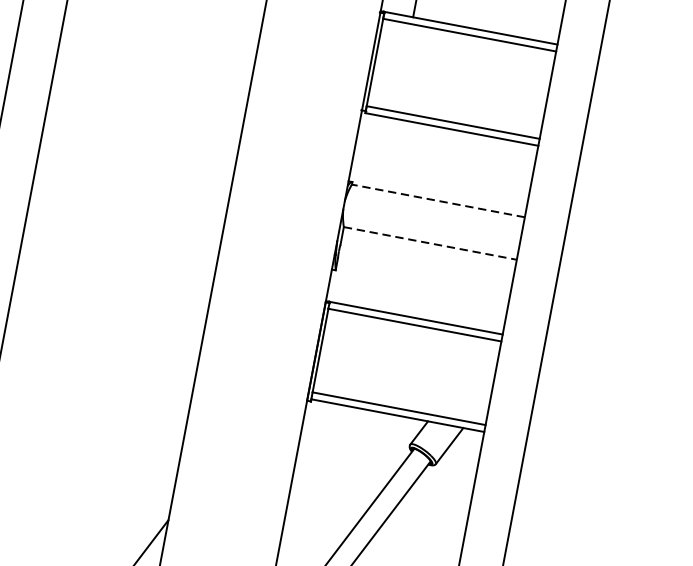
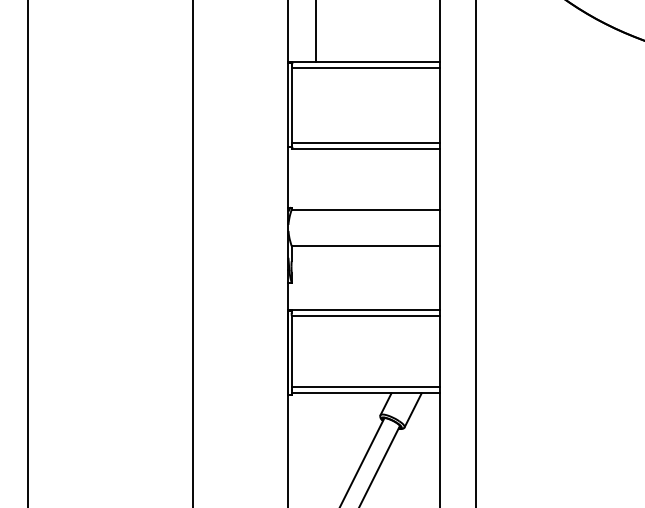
line: (438, 200) -> (365, 209), dashed -> solid
line: (430, 243) -> (365, 246), dashed -> solid

